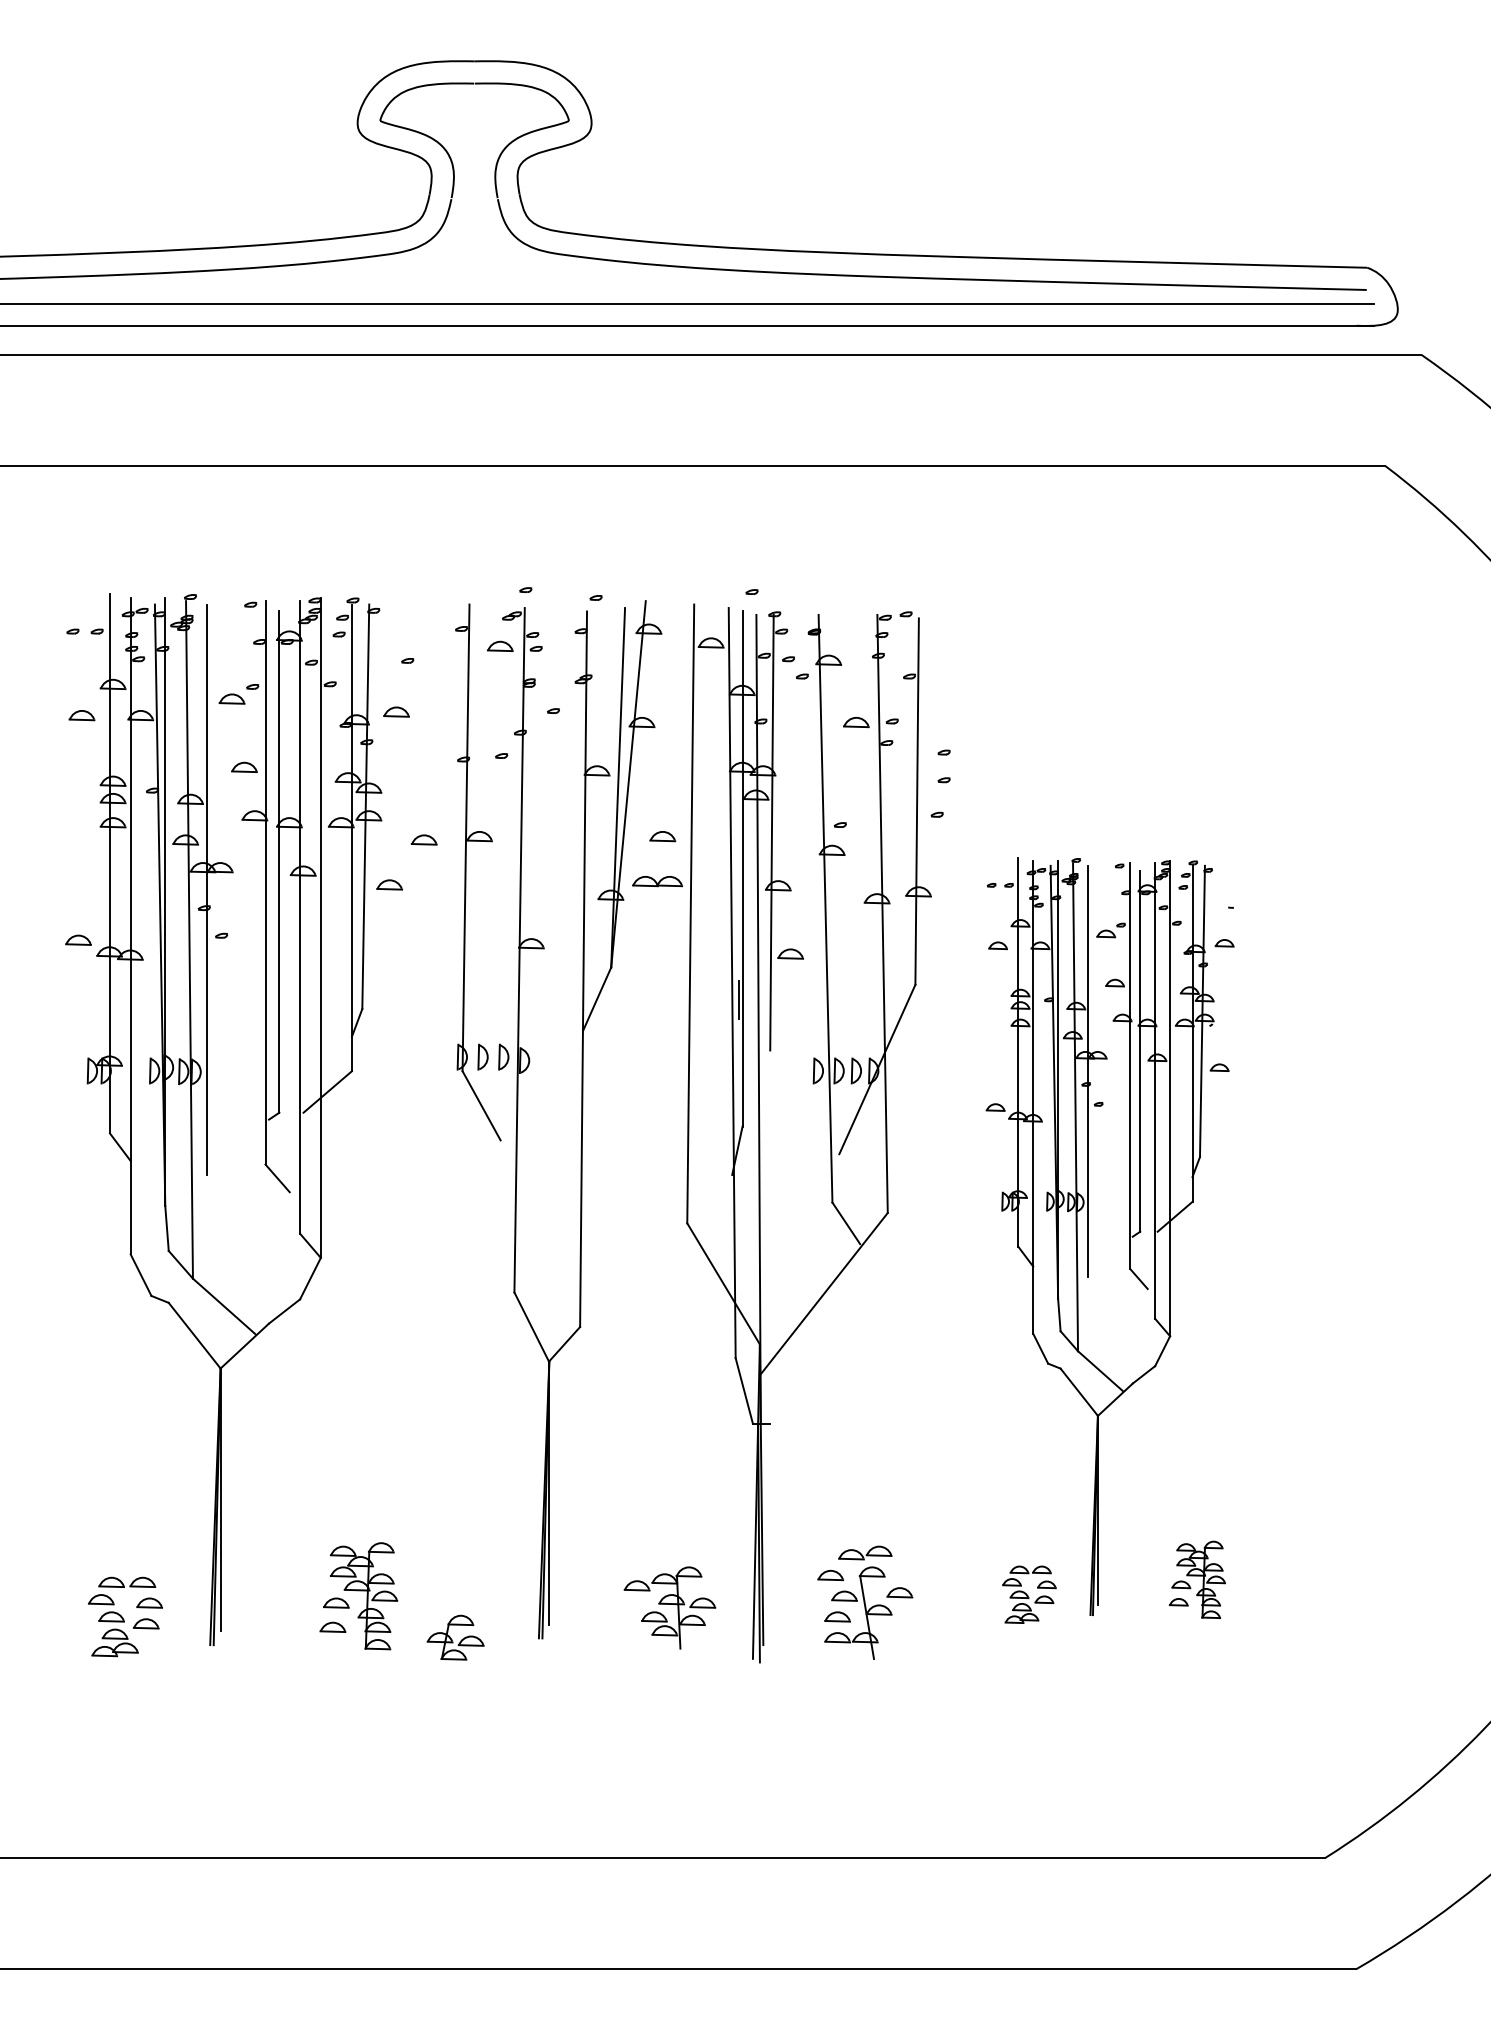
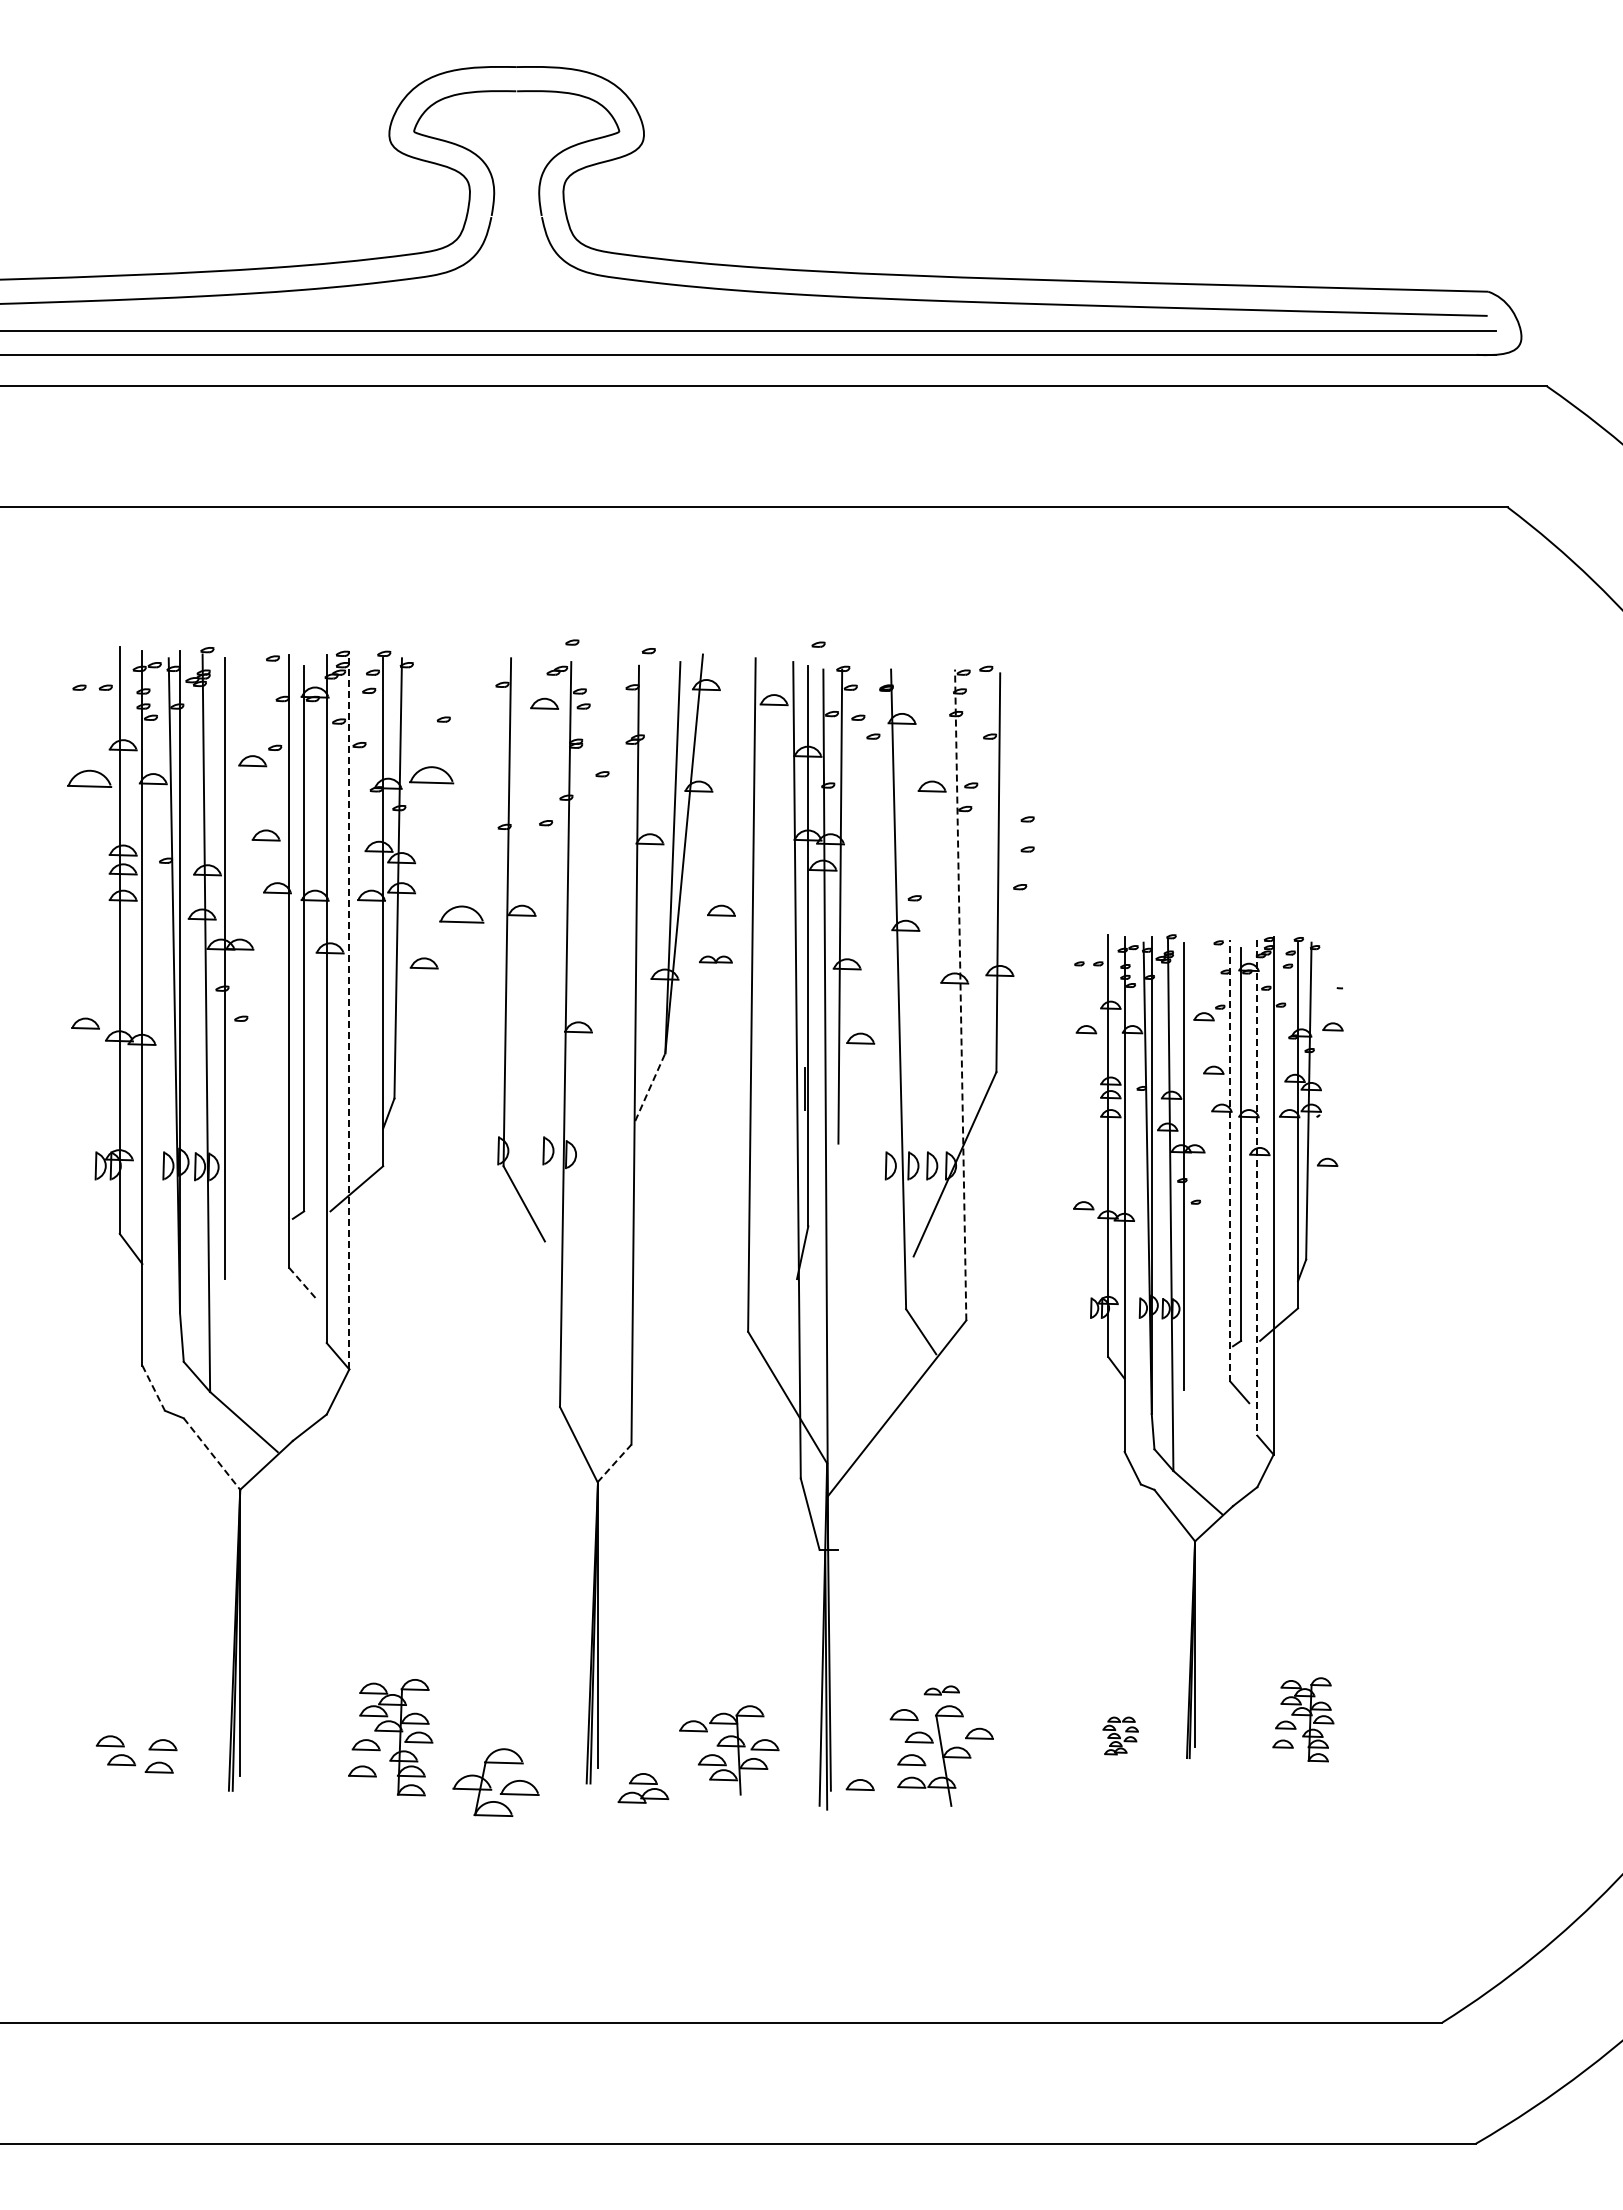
part: (396, 712) -> (431, 775), size x1.6
part: (81, 715) -> (88, 779), size x1.6
part: (423, 839) -> (461, 914), size x1.6
part: (657, 881) -> (715, 959), size x0.6
line: (882, 914) -> (960, 995), solid -> dashed
line: (321, 927) -> (349, 1009), solid -> dashed
line: (597, 998) -> (650, 1086), solid -> dashed
part: (482, 1056) -> (525, 1150), removed
line: (1130, 1065) -> (1230, 1160), solid -> dashed
line: (1155, 1090) -> (1257, 1187), solid -> dashed
line: (277, 1178) -> (302, 1282), solid -> dashed
line: (140, 1275) -> (153, 1388), solid -> dashed
line: (195, 1336) -> (212, 1454), solid -> dashed
line: (564, 1344) -> (614, 1463), solid -> dashed
part: (864, 1552) -> (941, 1690), size x0.6
part: (127, 1582) -> (138, 1722), removed
part: (1029, 1594) -> (1120, 1735), size x0.6
part: (455, 1637) -> (495, 1782), size x1.4
part: (789, 1639) -> (859, 1784), added
part: (115, 1642) -> (643, 1788), moved

